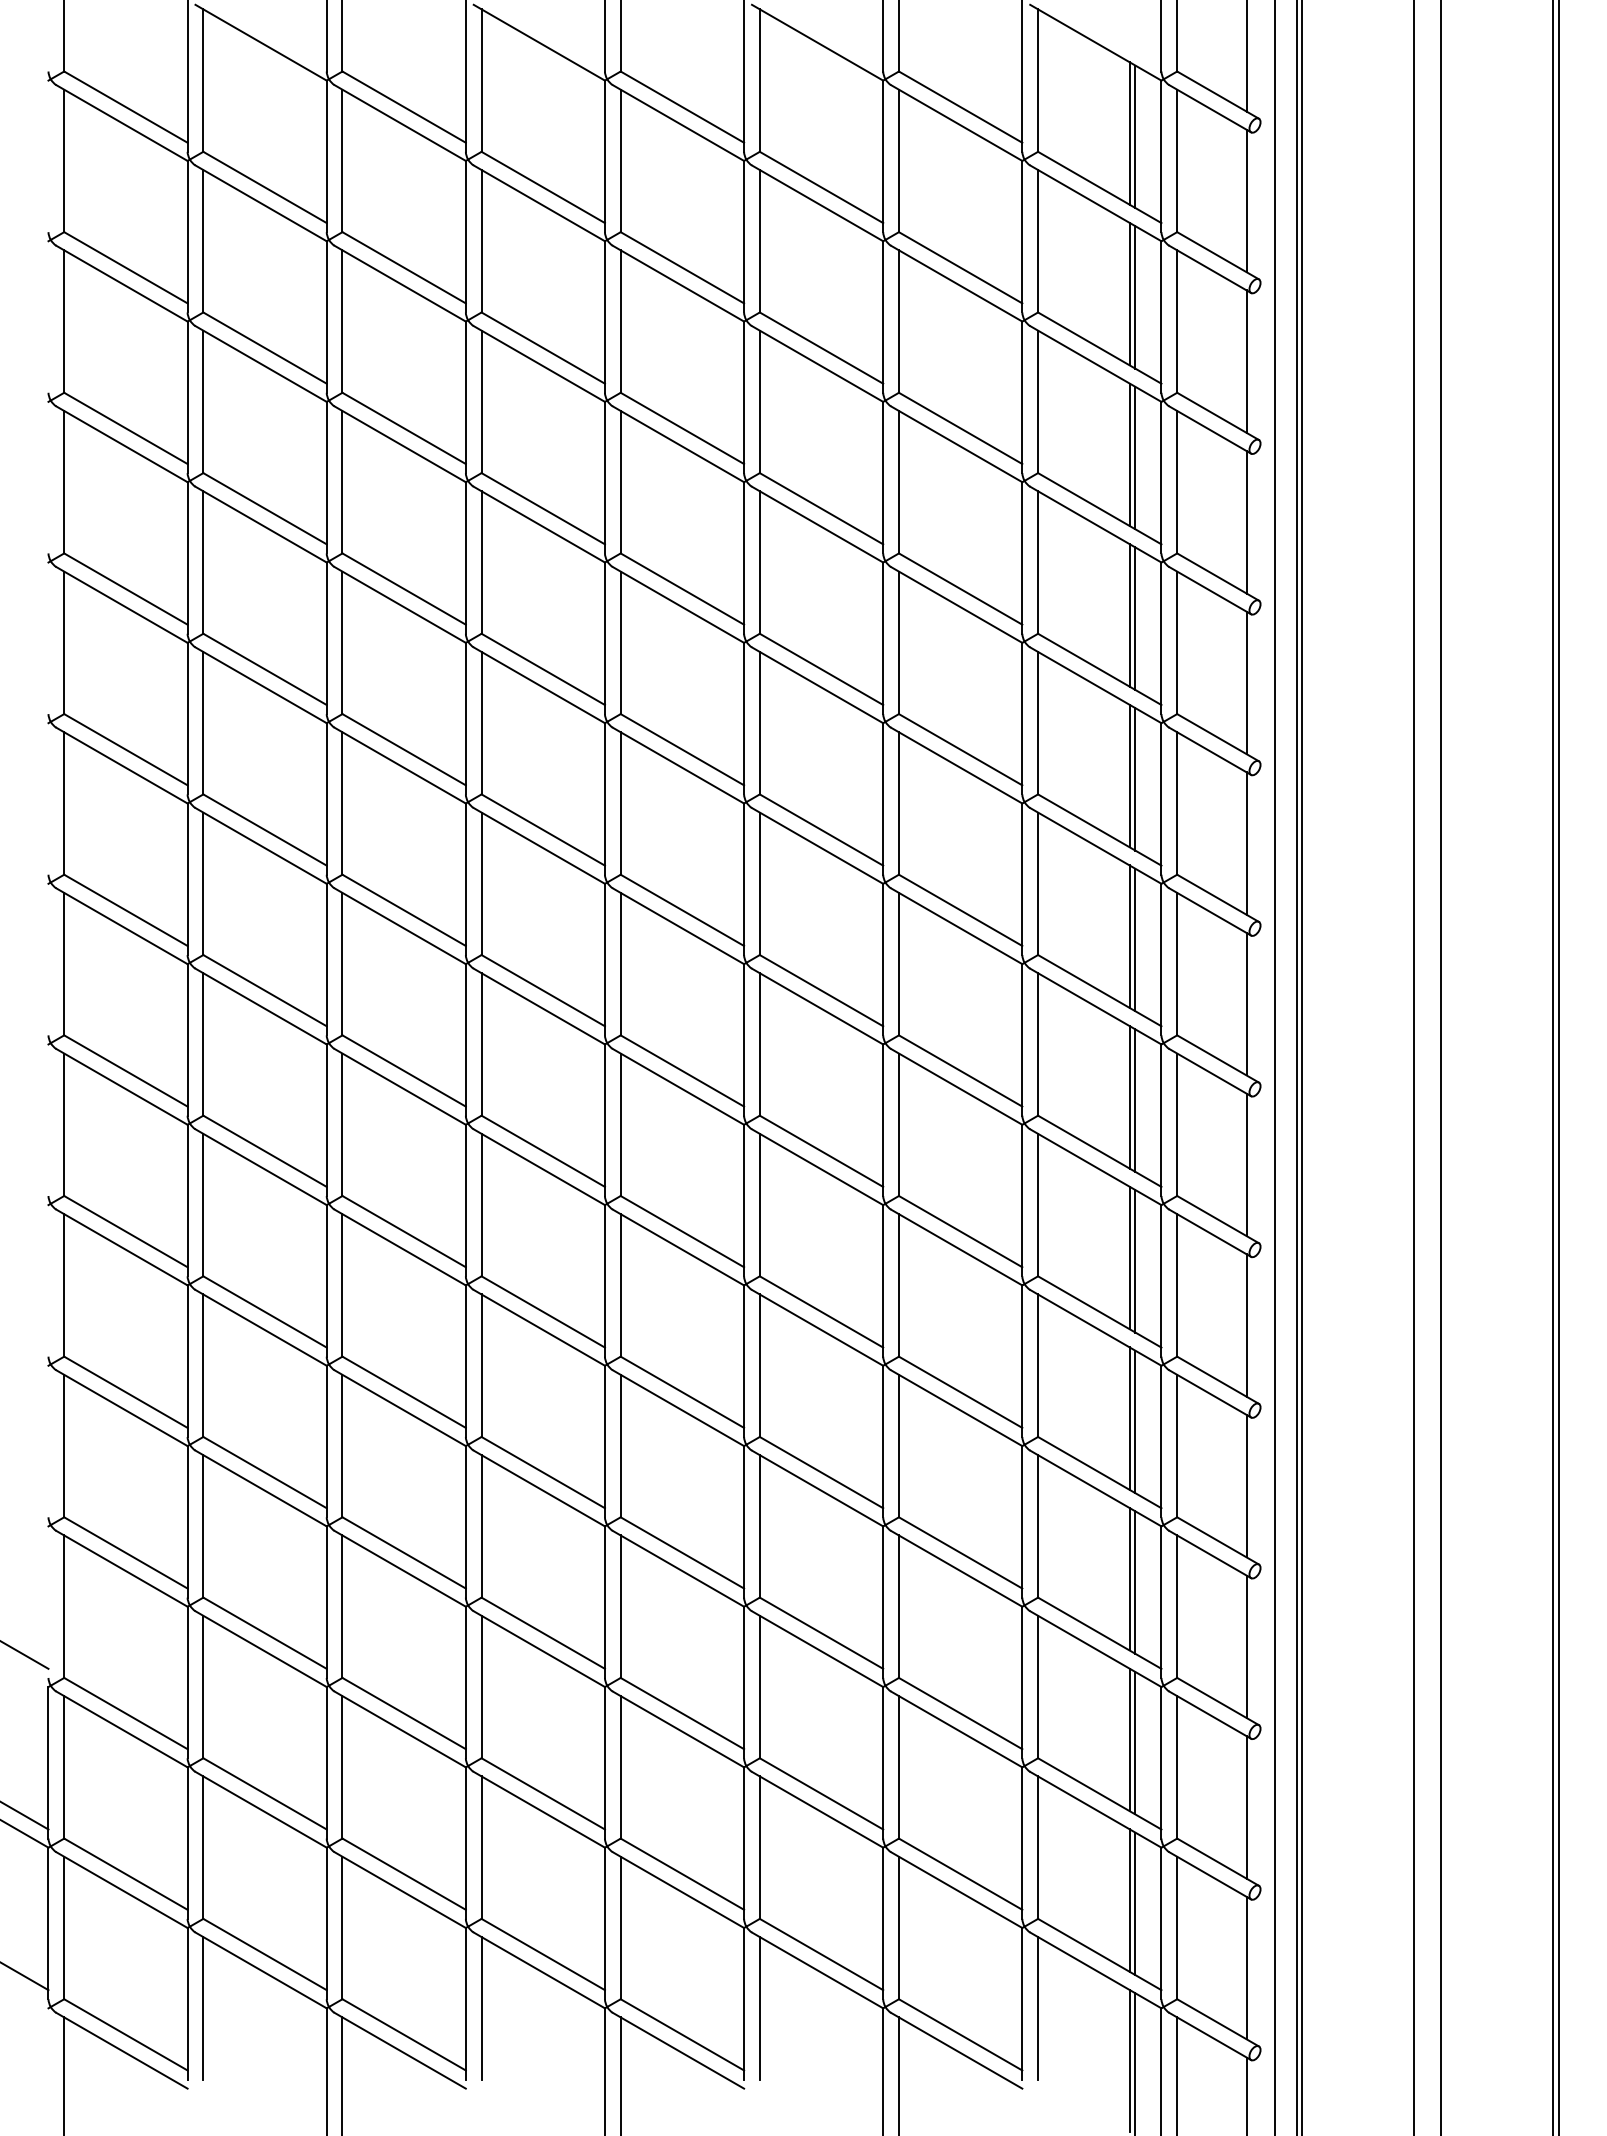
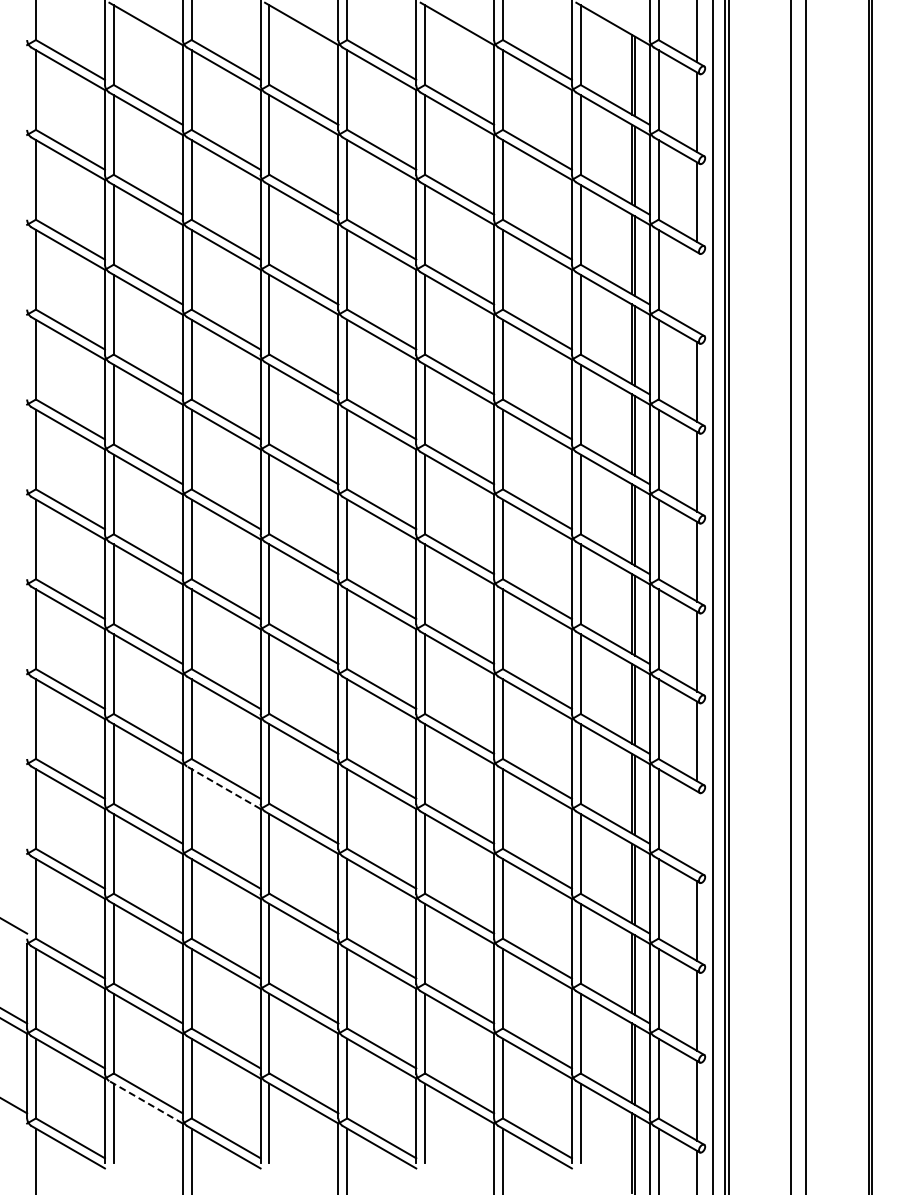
line: (1246, 522) -> (697, 292), removed
line: (399, 1407) -> (223, 787), solid -> dashed
line: (1246, 1486) -> (697, 831), removed
line: (260, 1970) -> (145, 1102), solid -> dashed

